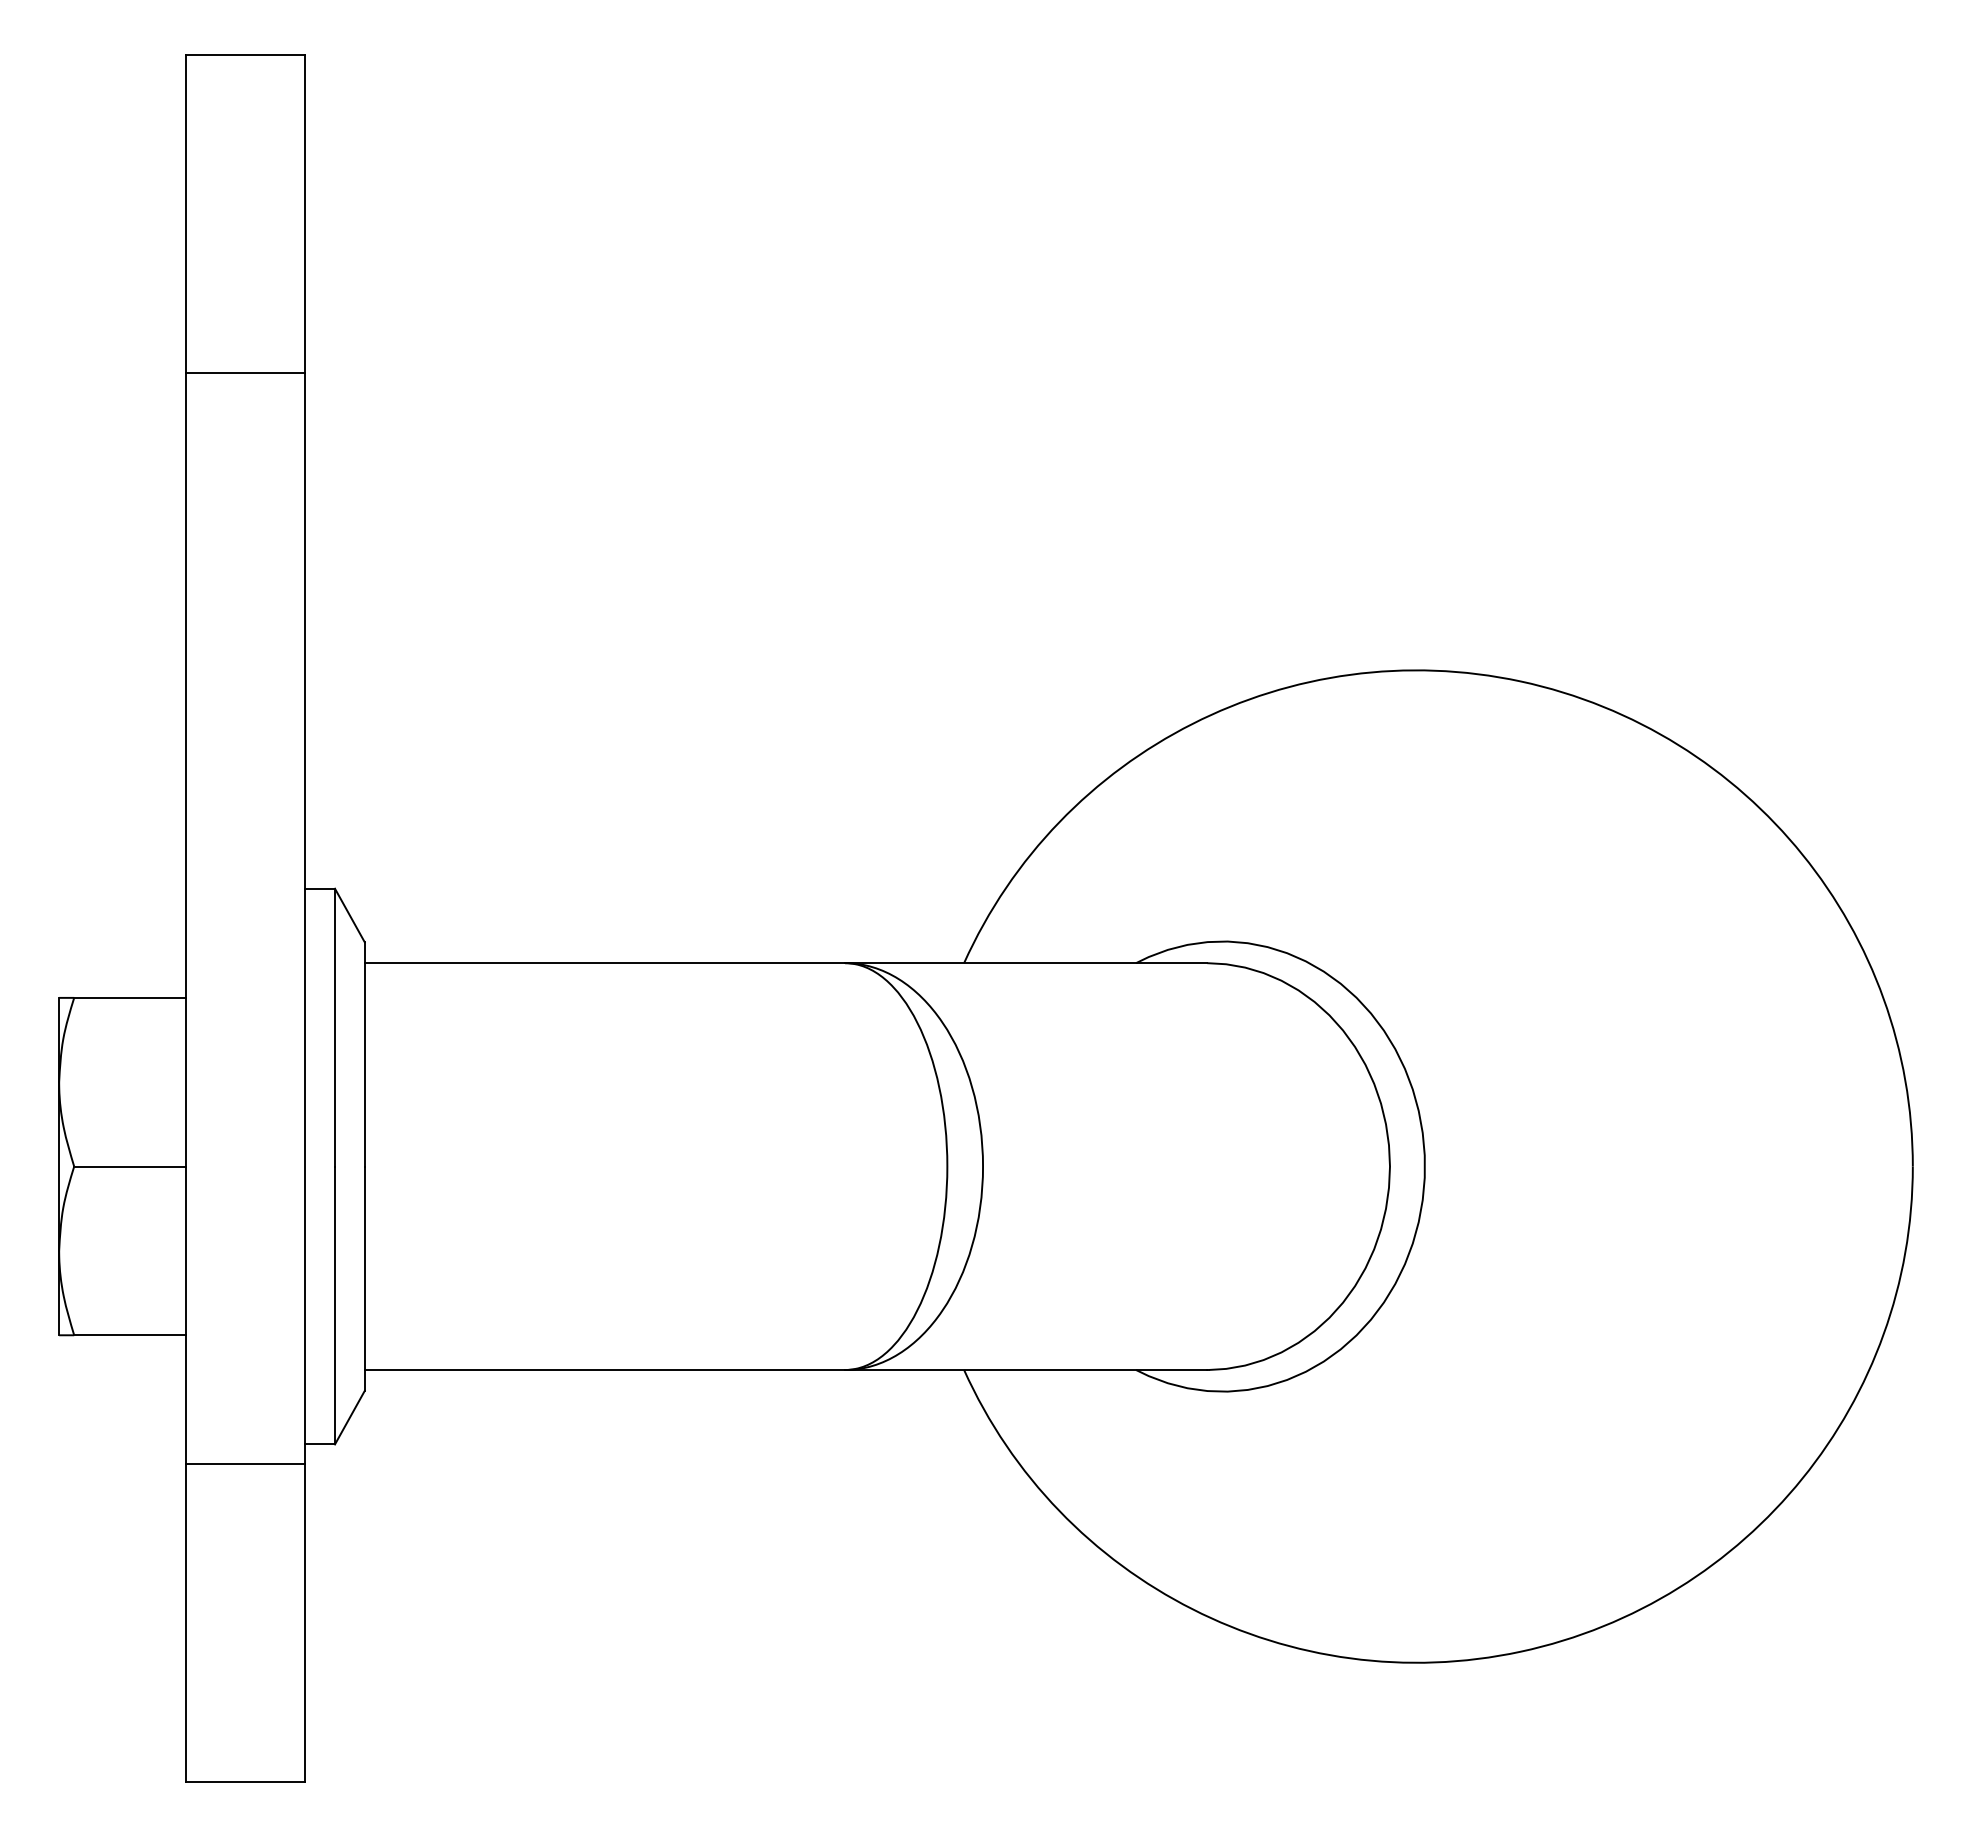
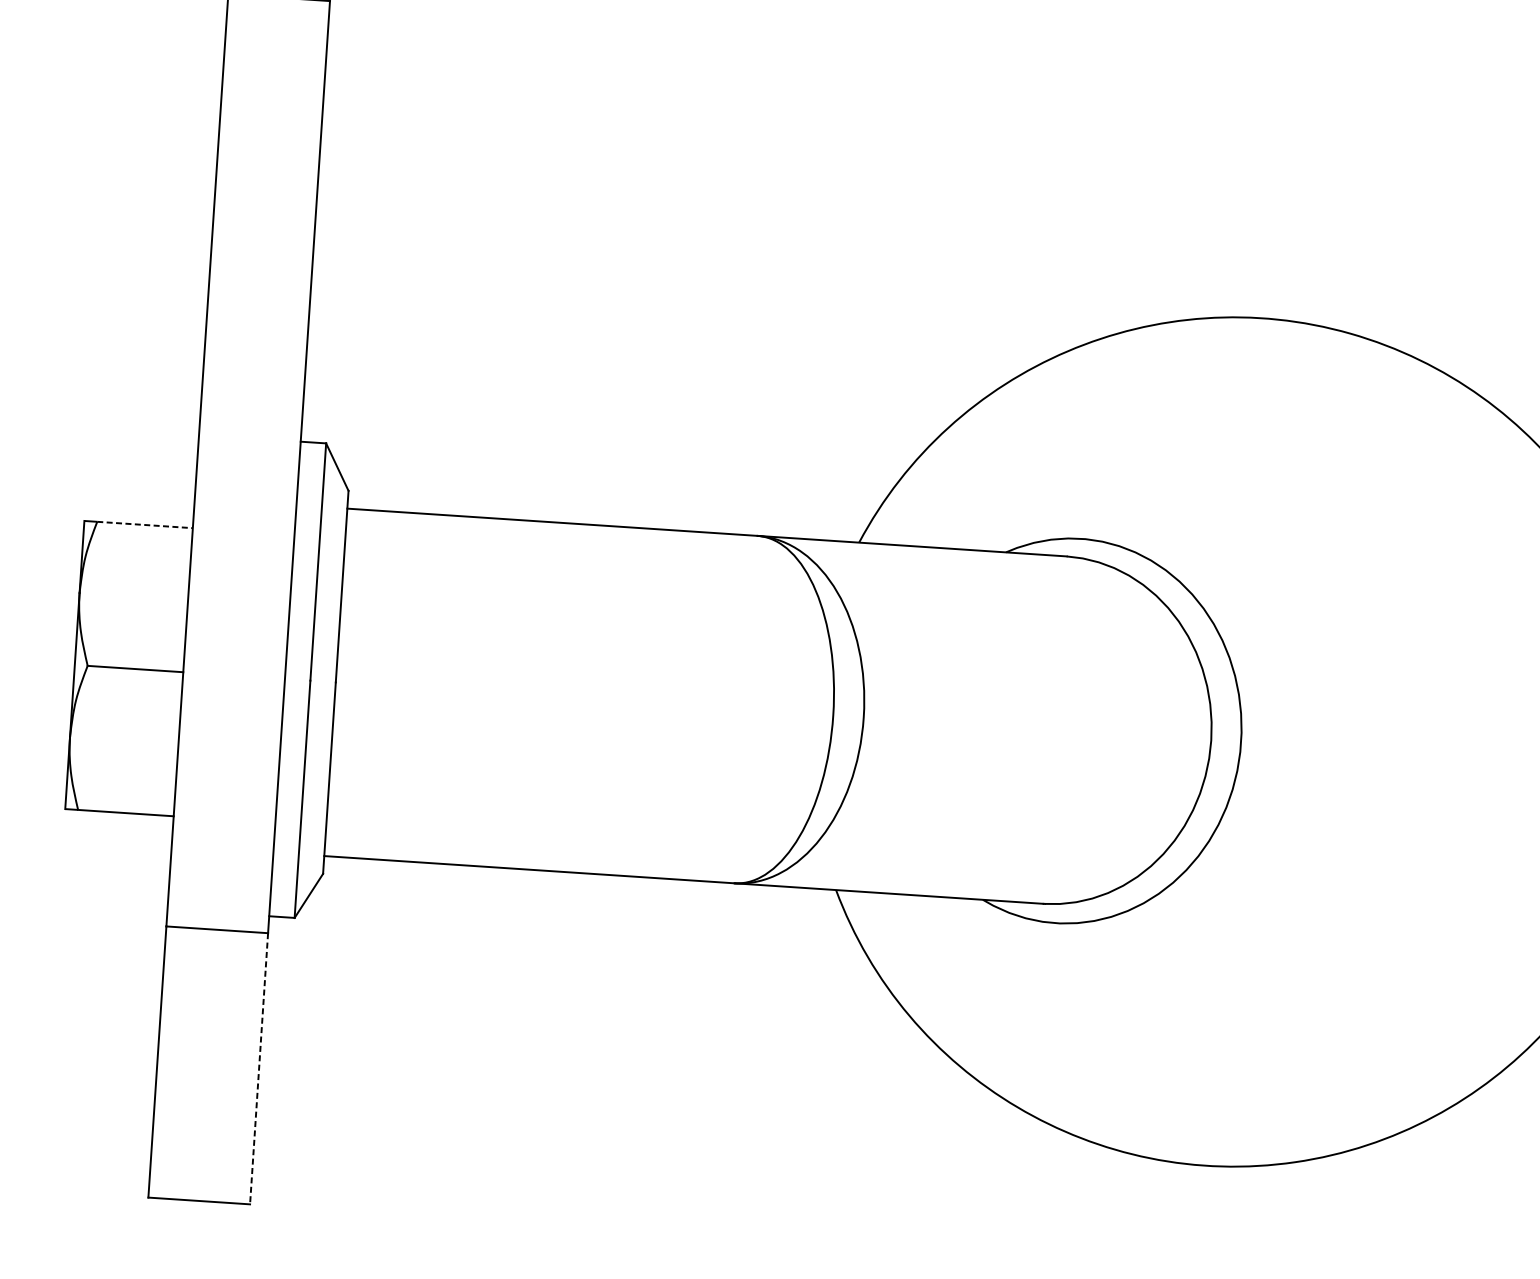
line: (130, 997) -> (145, 524), solid -> dashed
line: (305, 1623) -> (259, 1069), solid -> dashed

